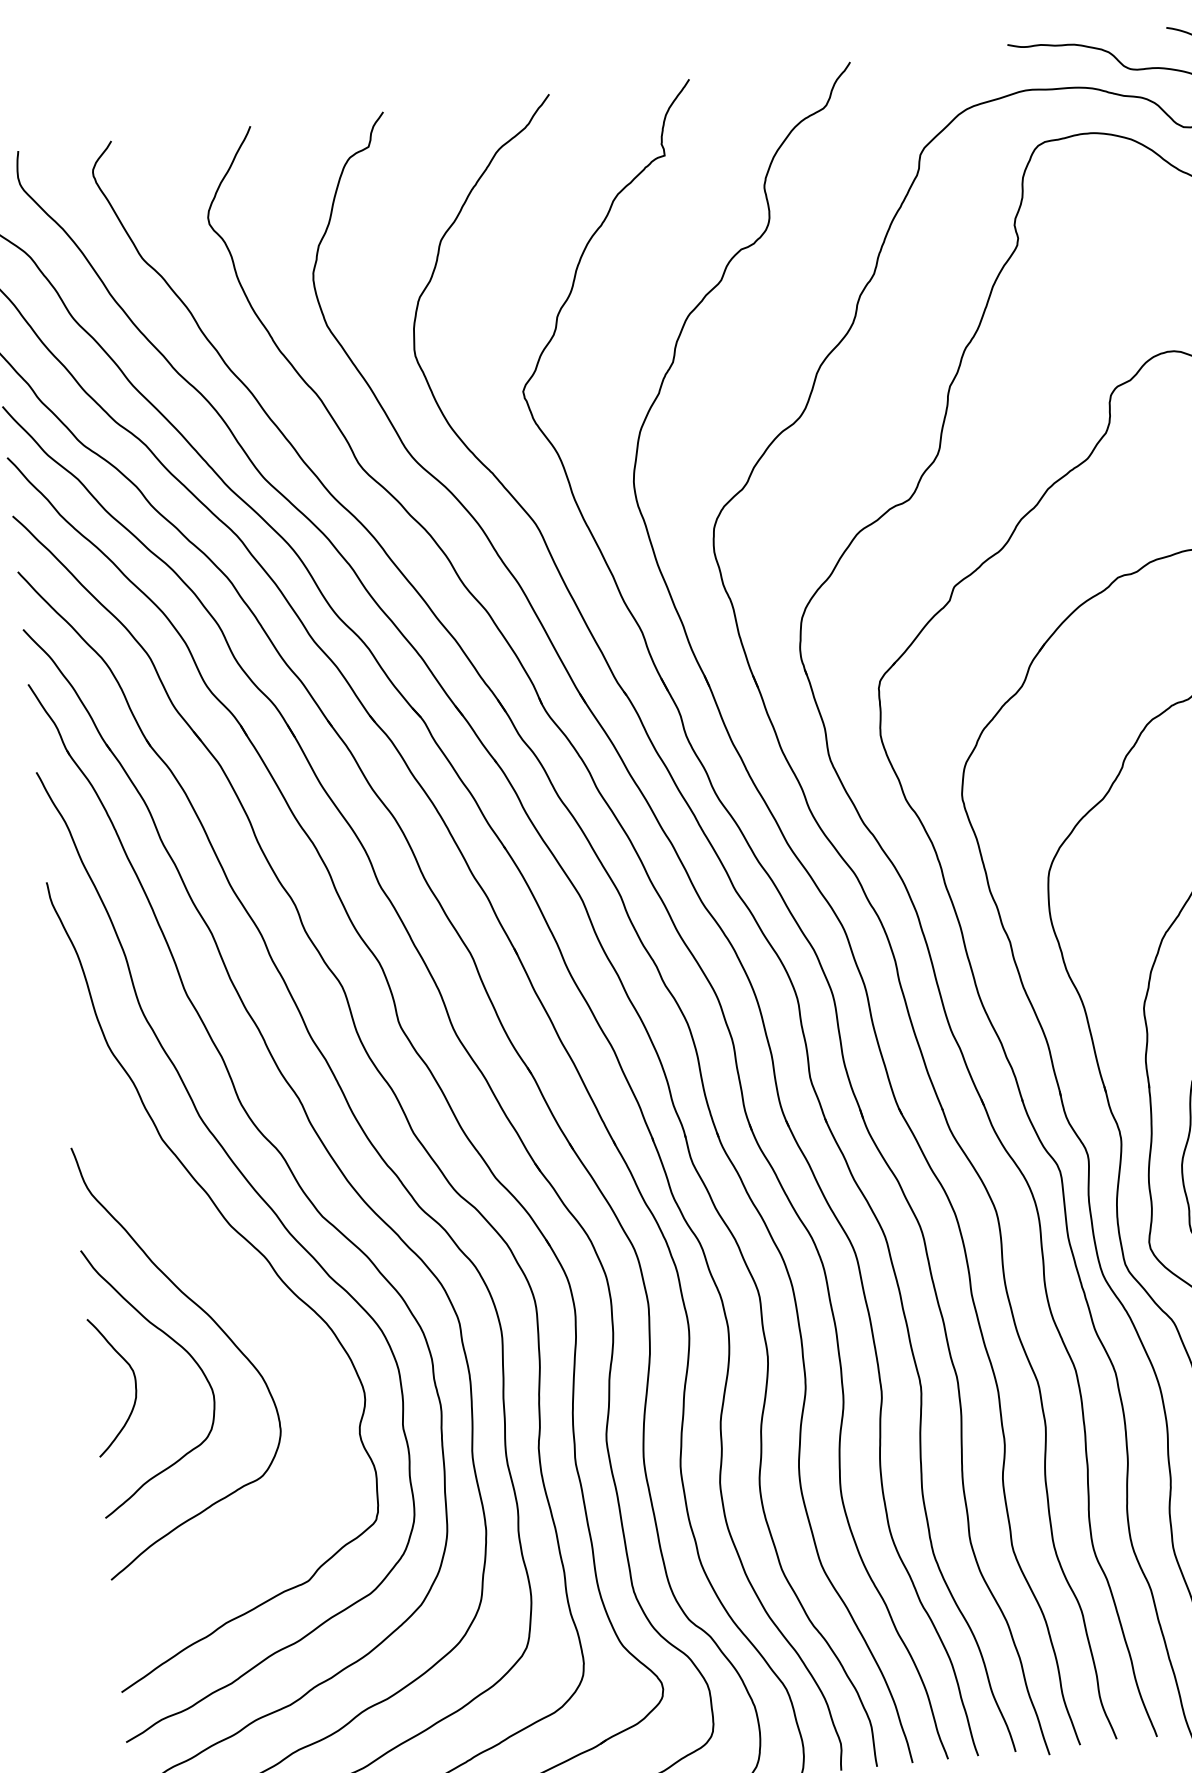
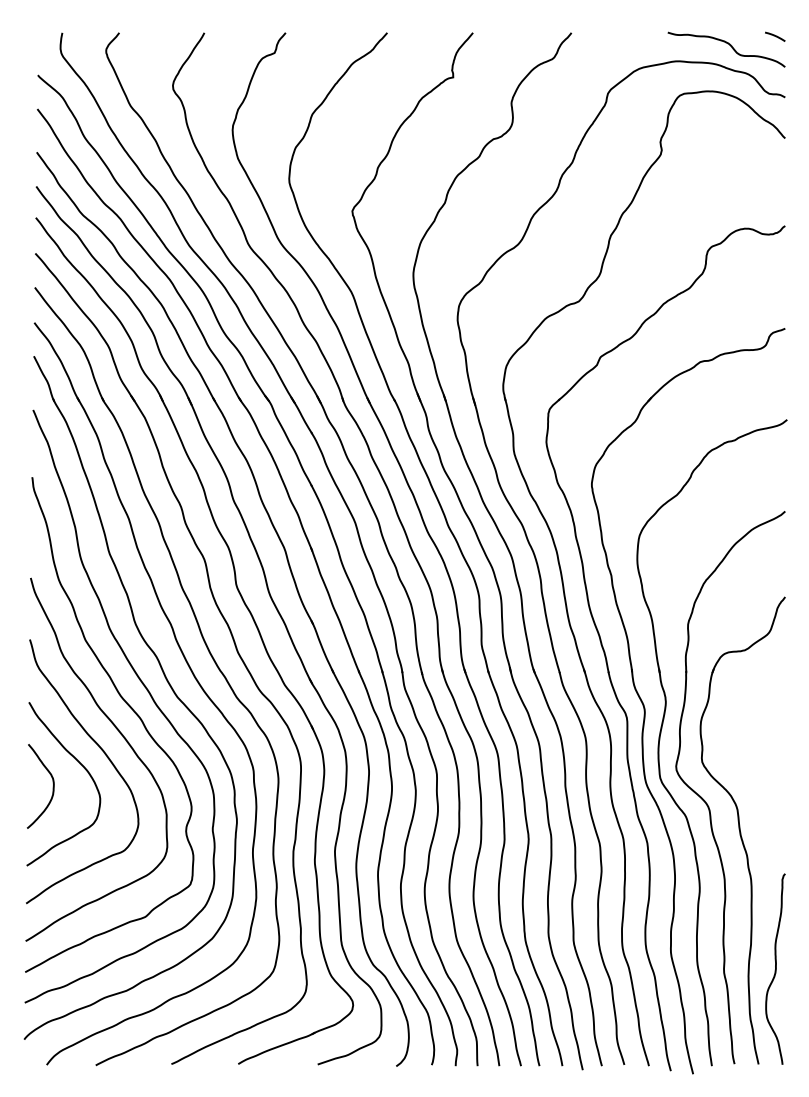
curve: (241, 1293) -> (123, 738), added

